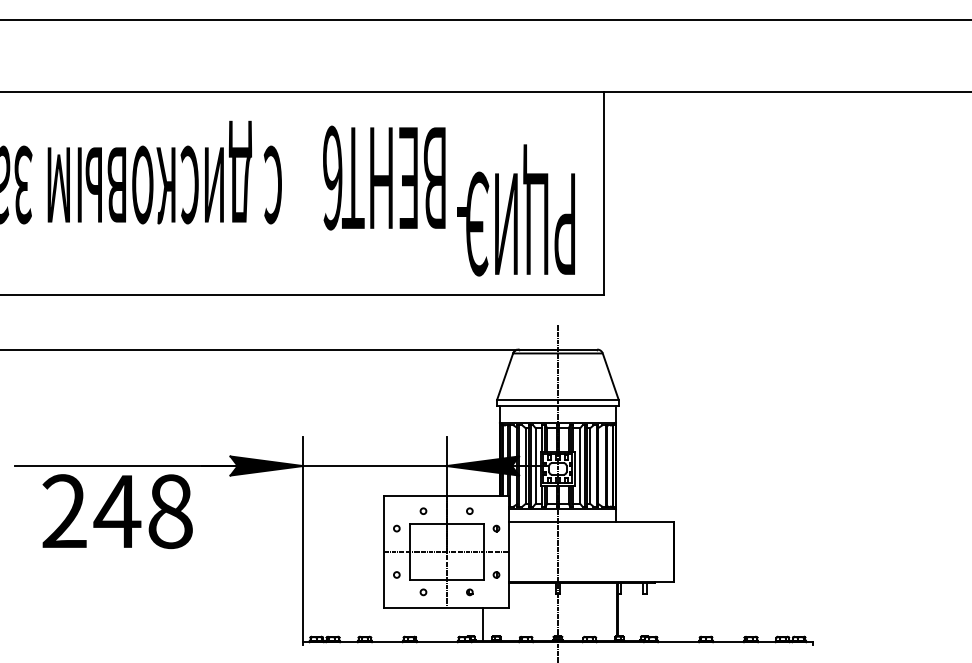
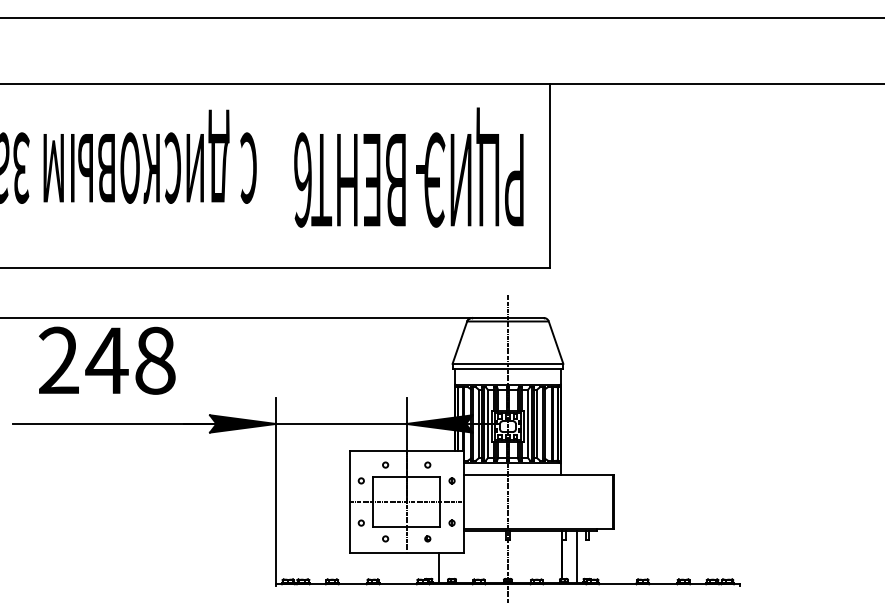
text: (384, 177) -> (350, 179), moved
text: (515, 210) -> (469, 167), moved
text: (117, 511) -> (107, 360), moved
line: (633, 612) -> (576, 557), added

